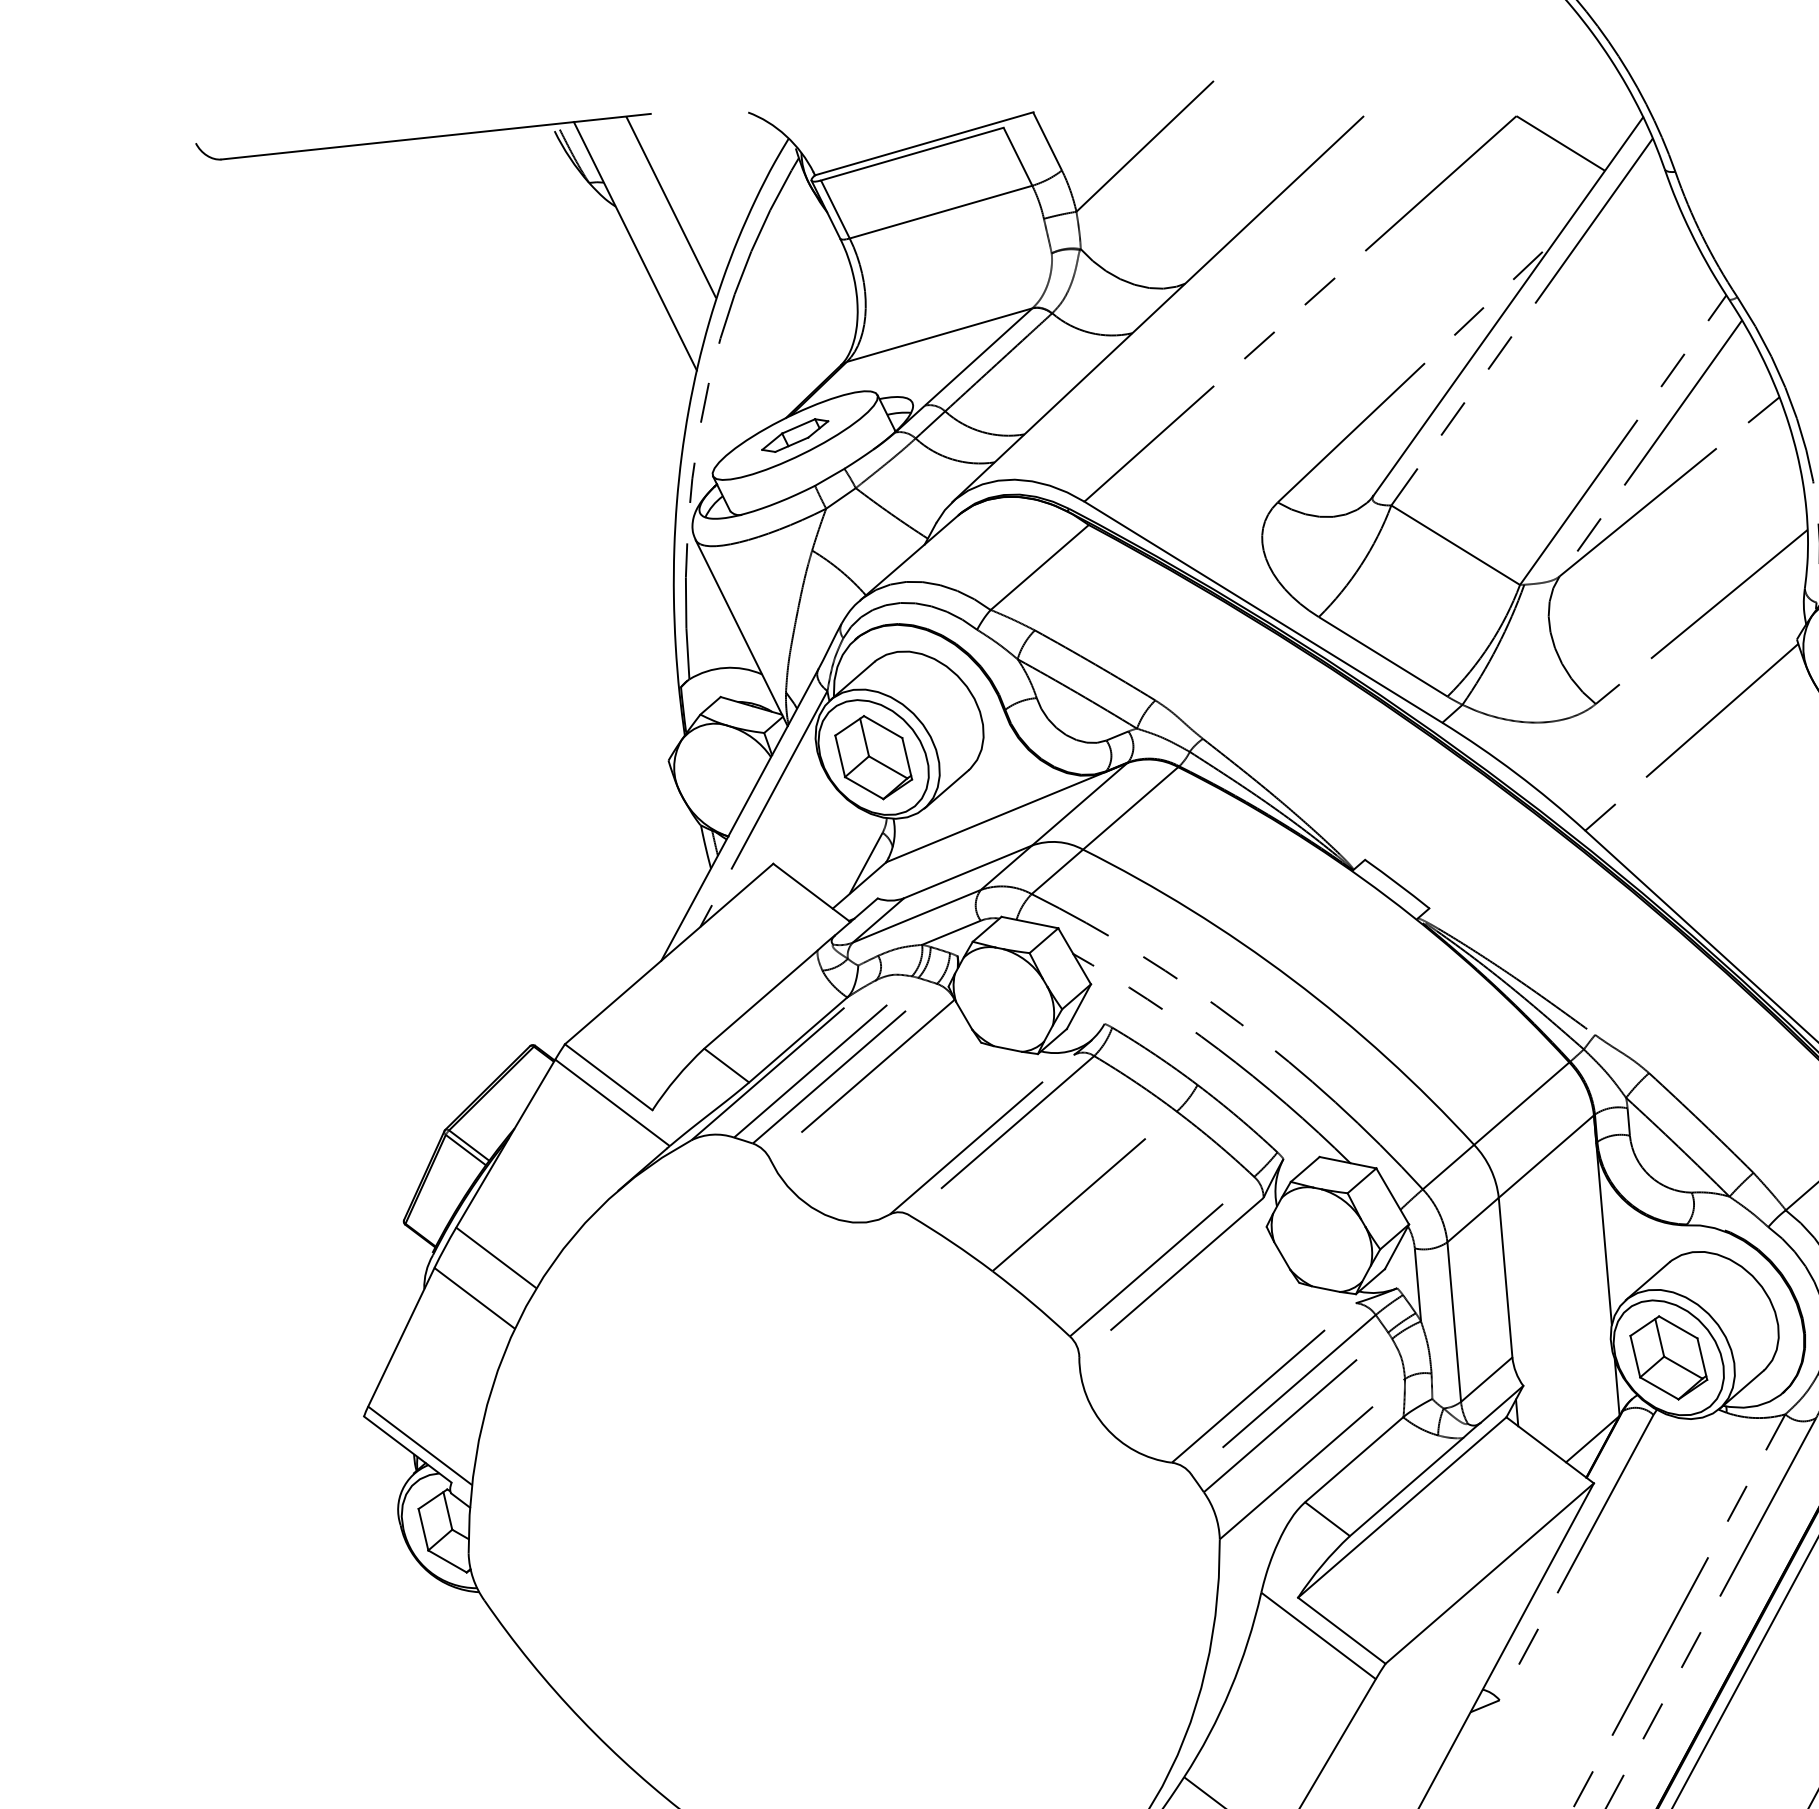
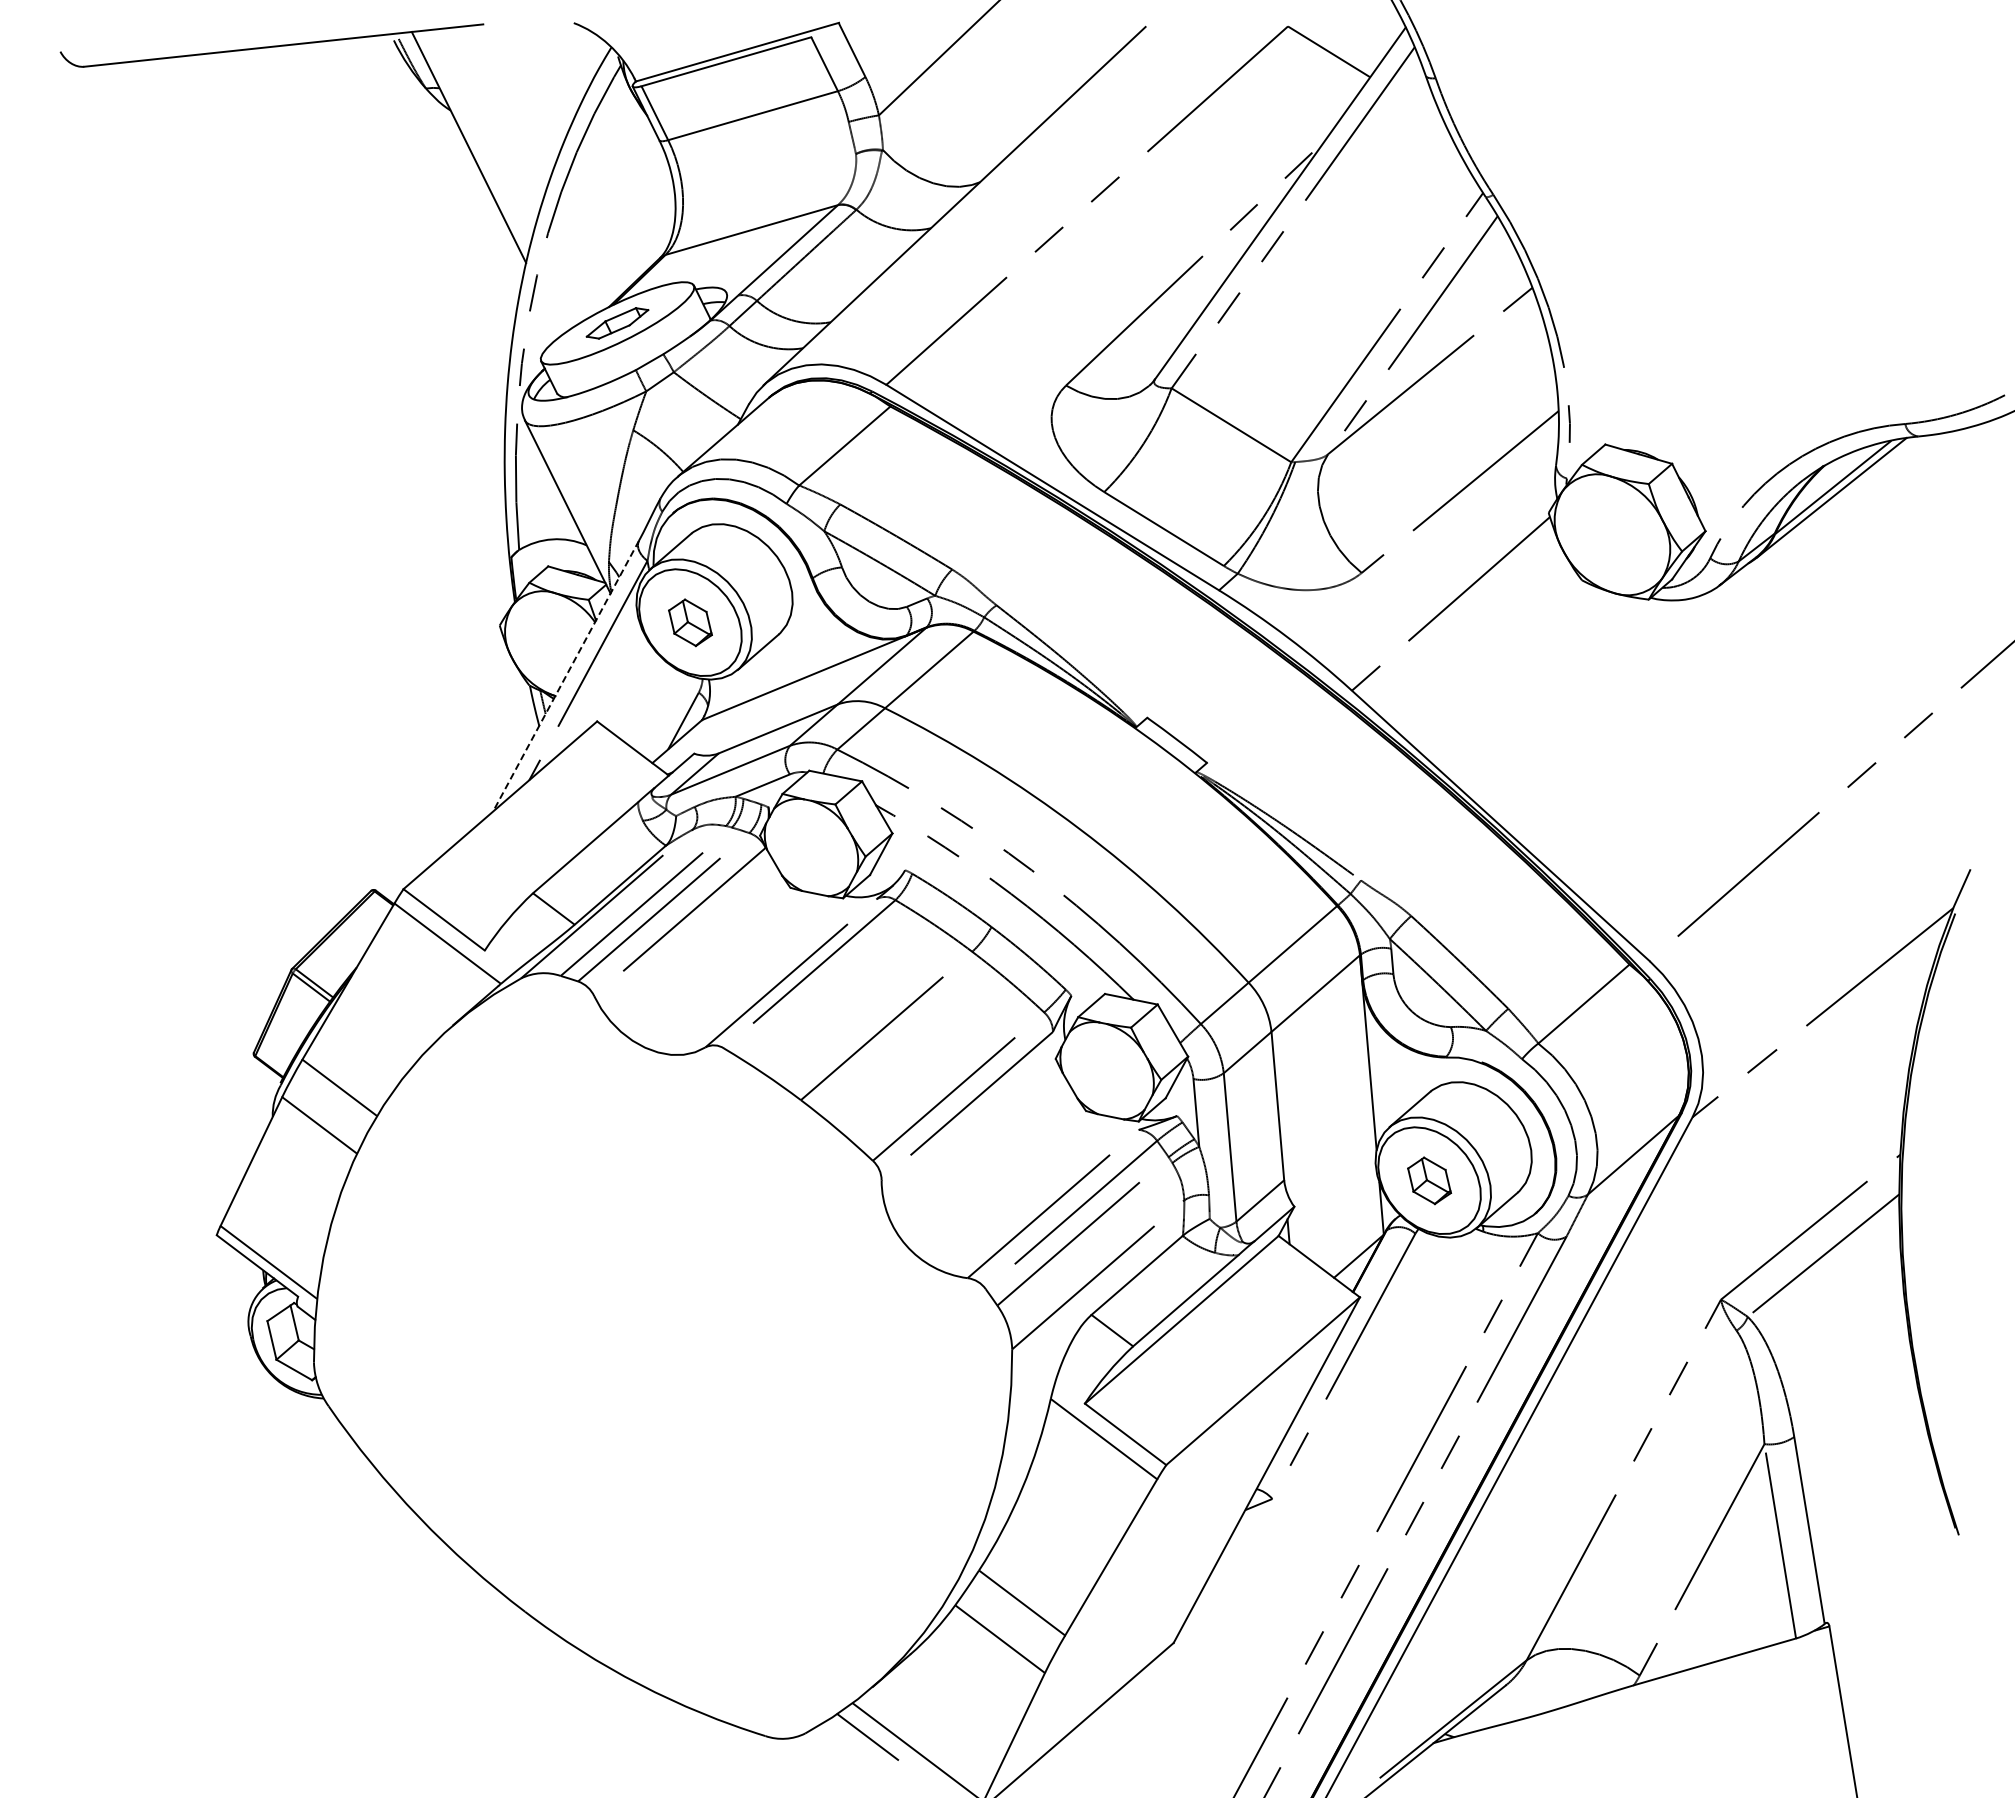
line: (671, 207) -> (502, 111), removed
part: (873, 757) -> (690, 622), size x0.6
line: (740, 815) -> (566, 676), solid -> dashed
part: (1668, 1357) -> (1429, 1180), size x0.6

